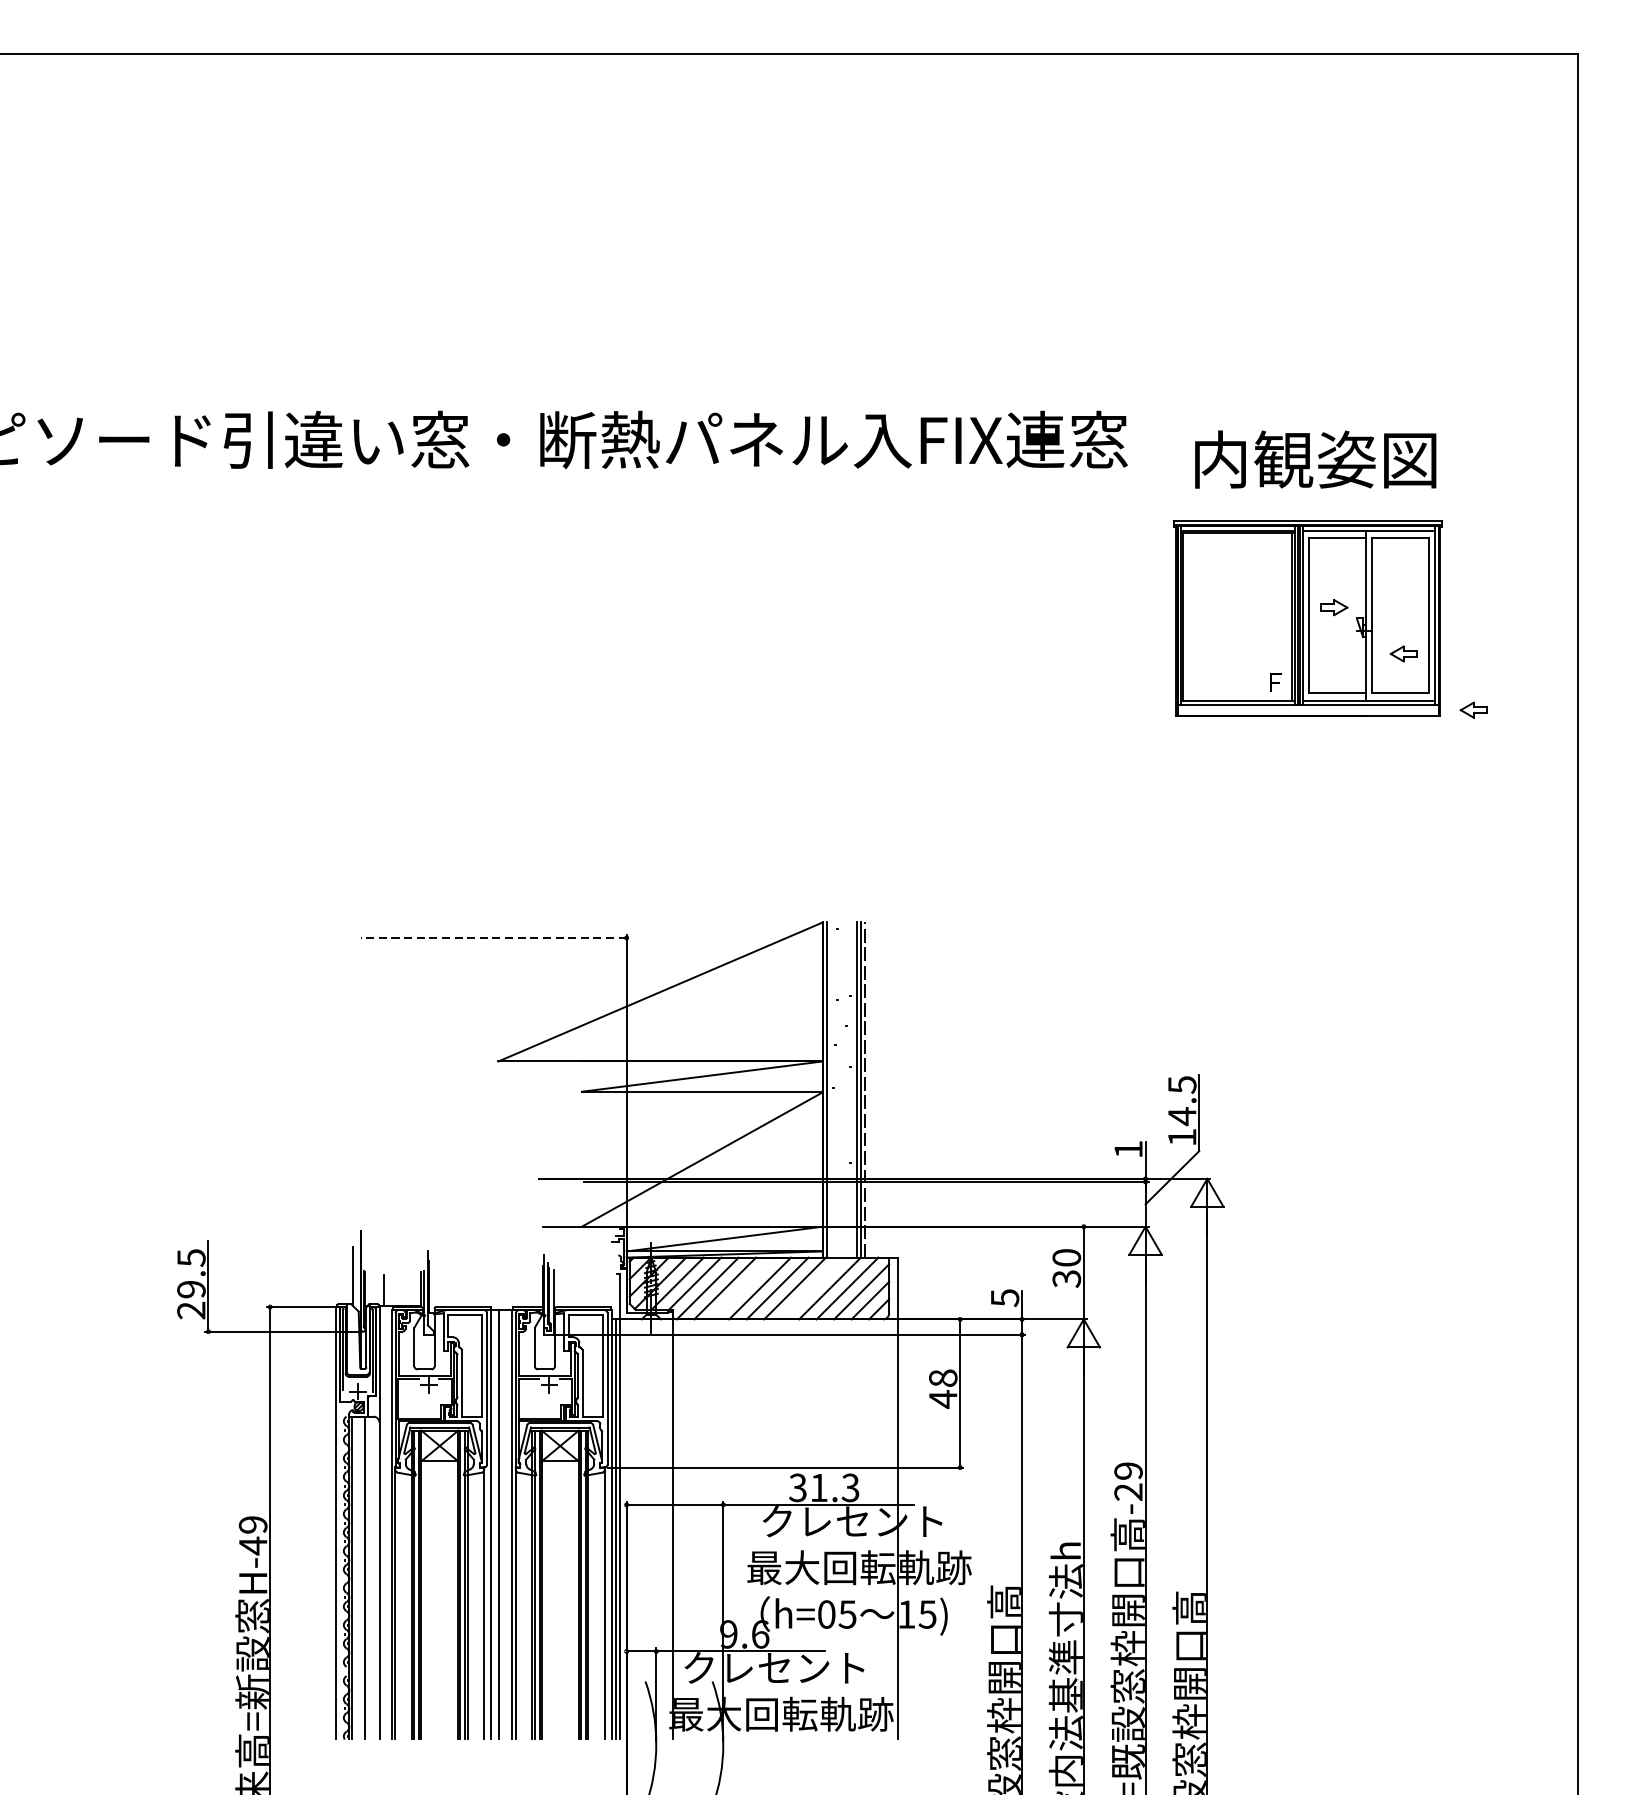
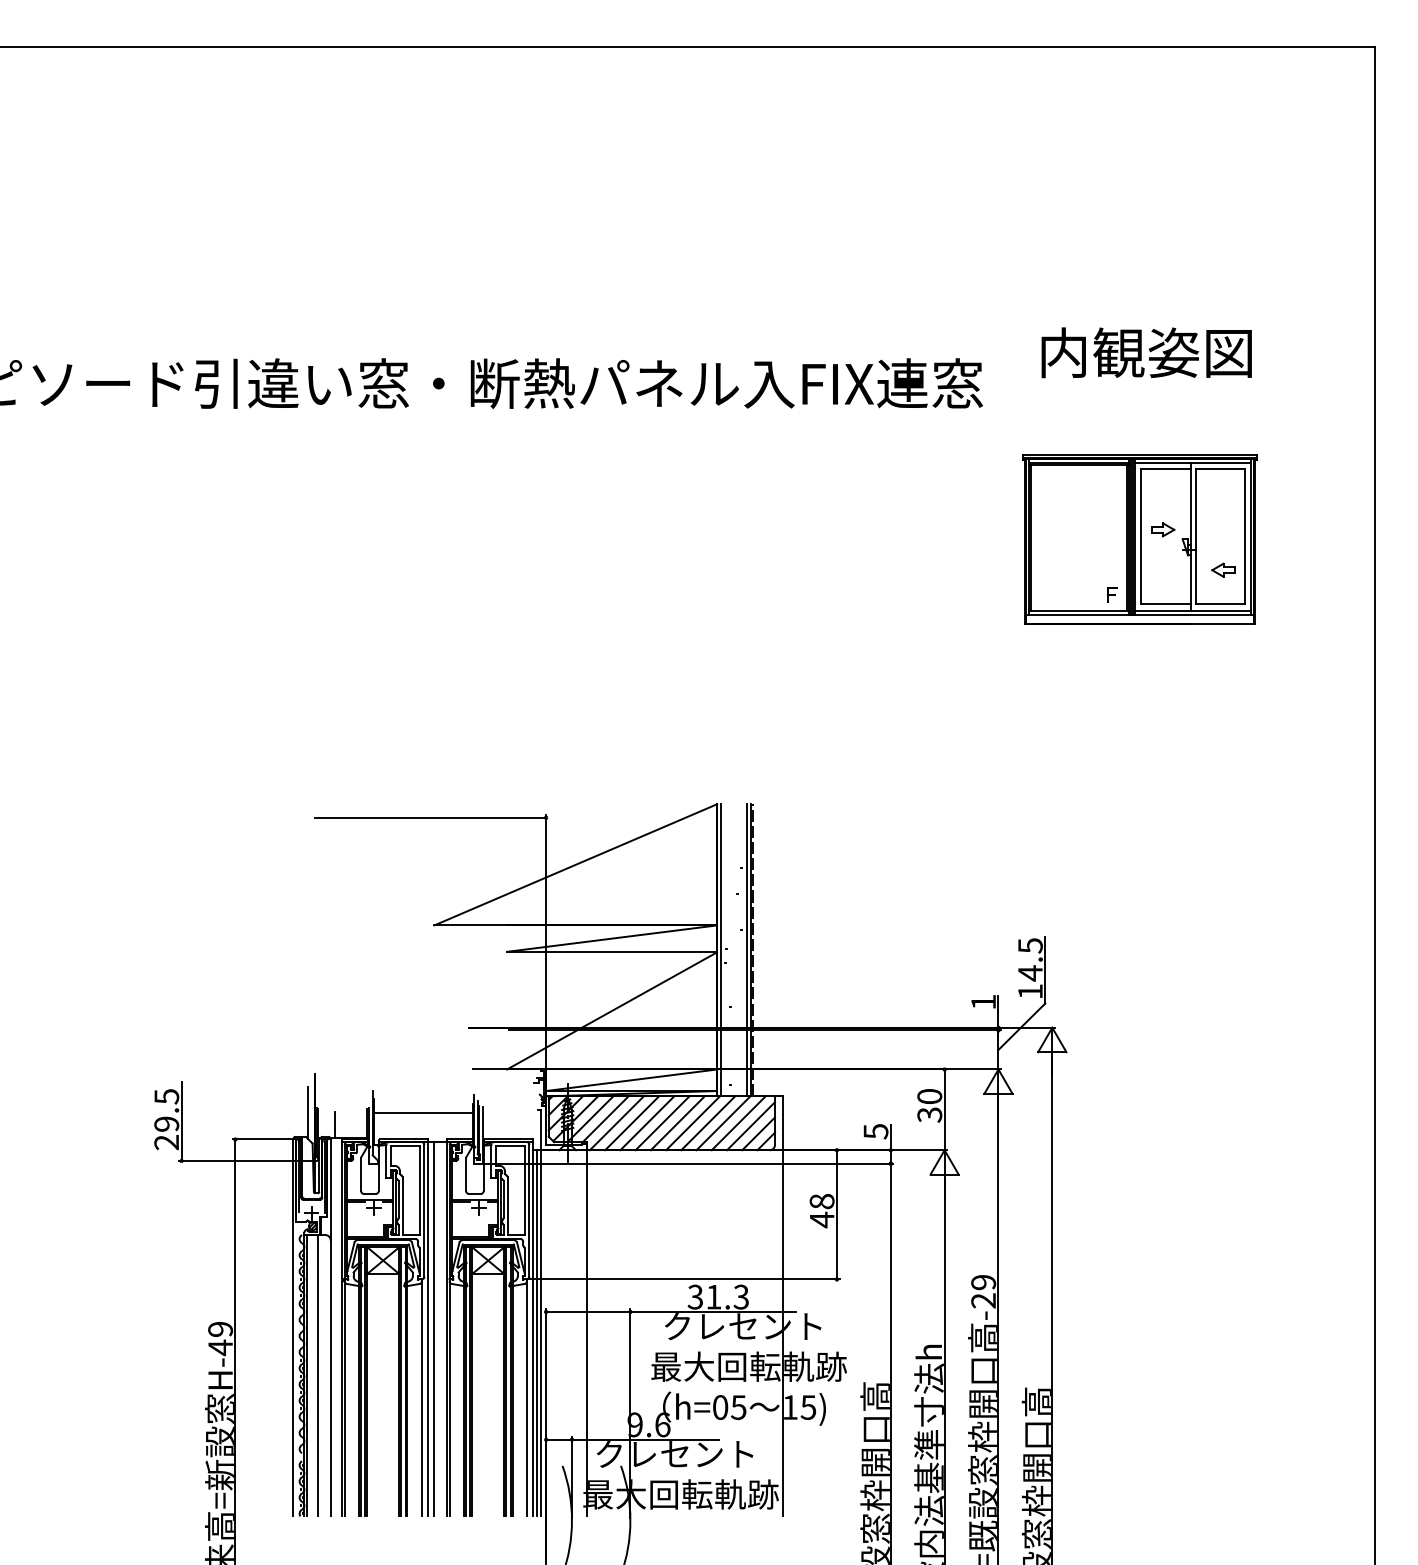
text: (1315, 459) -> (1146, 352), moved
part: (1473, 709) -> (1284, 618), removed
line: (494, 937) -> (430, 817), dashed -> solid
line: (485, 1276) -> (423, 1112), added
line: (742, 1288) -> (647, 1123), added
line: (812, 1288) -> (708, 1123), added

